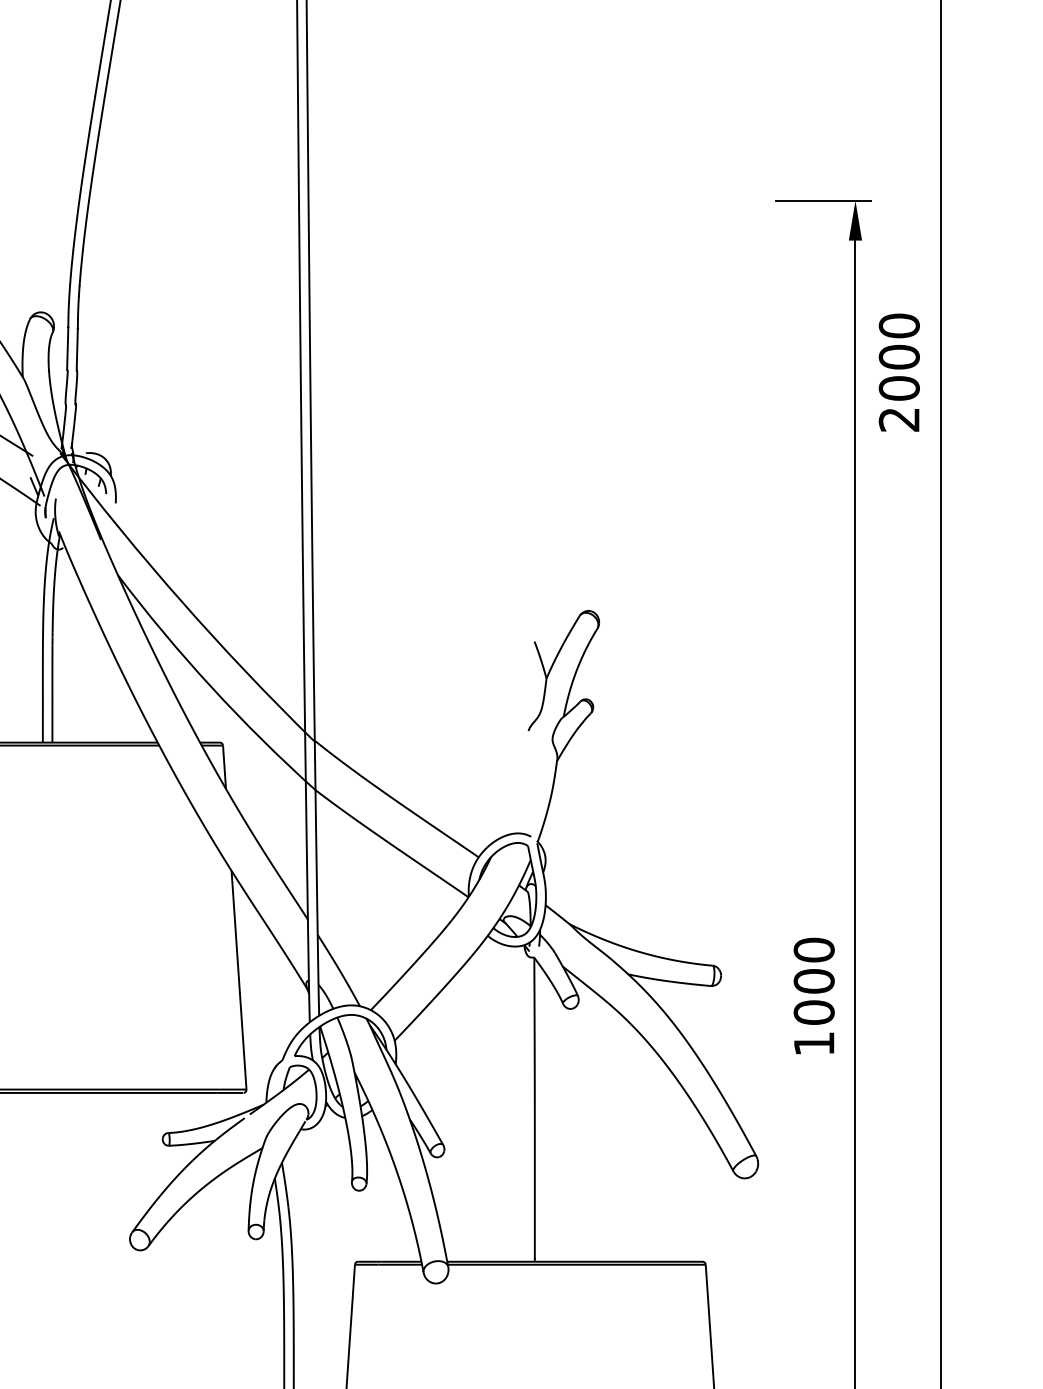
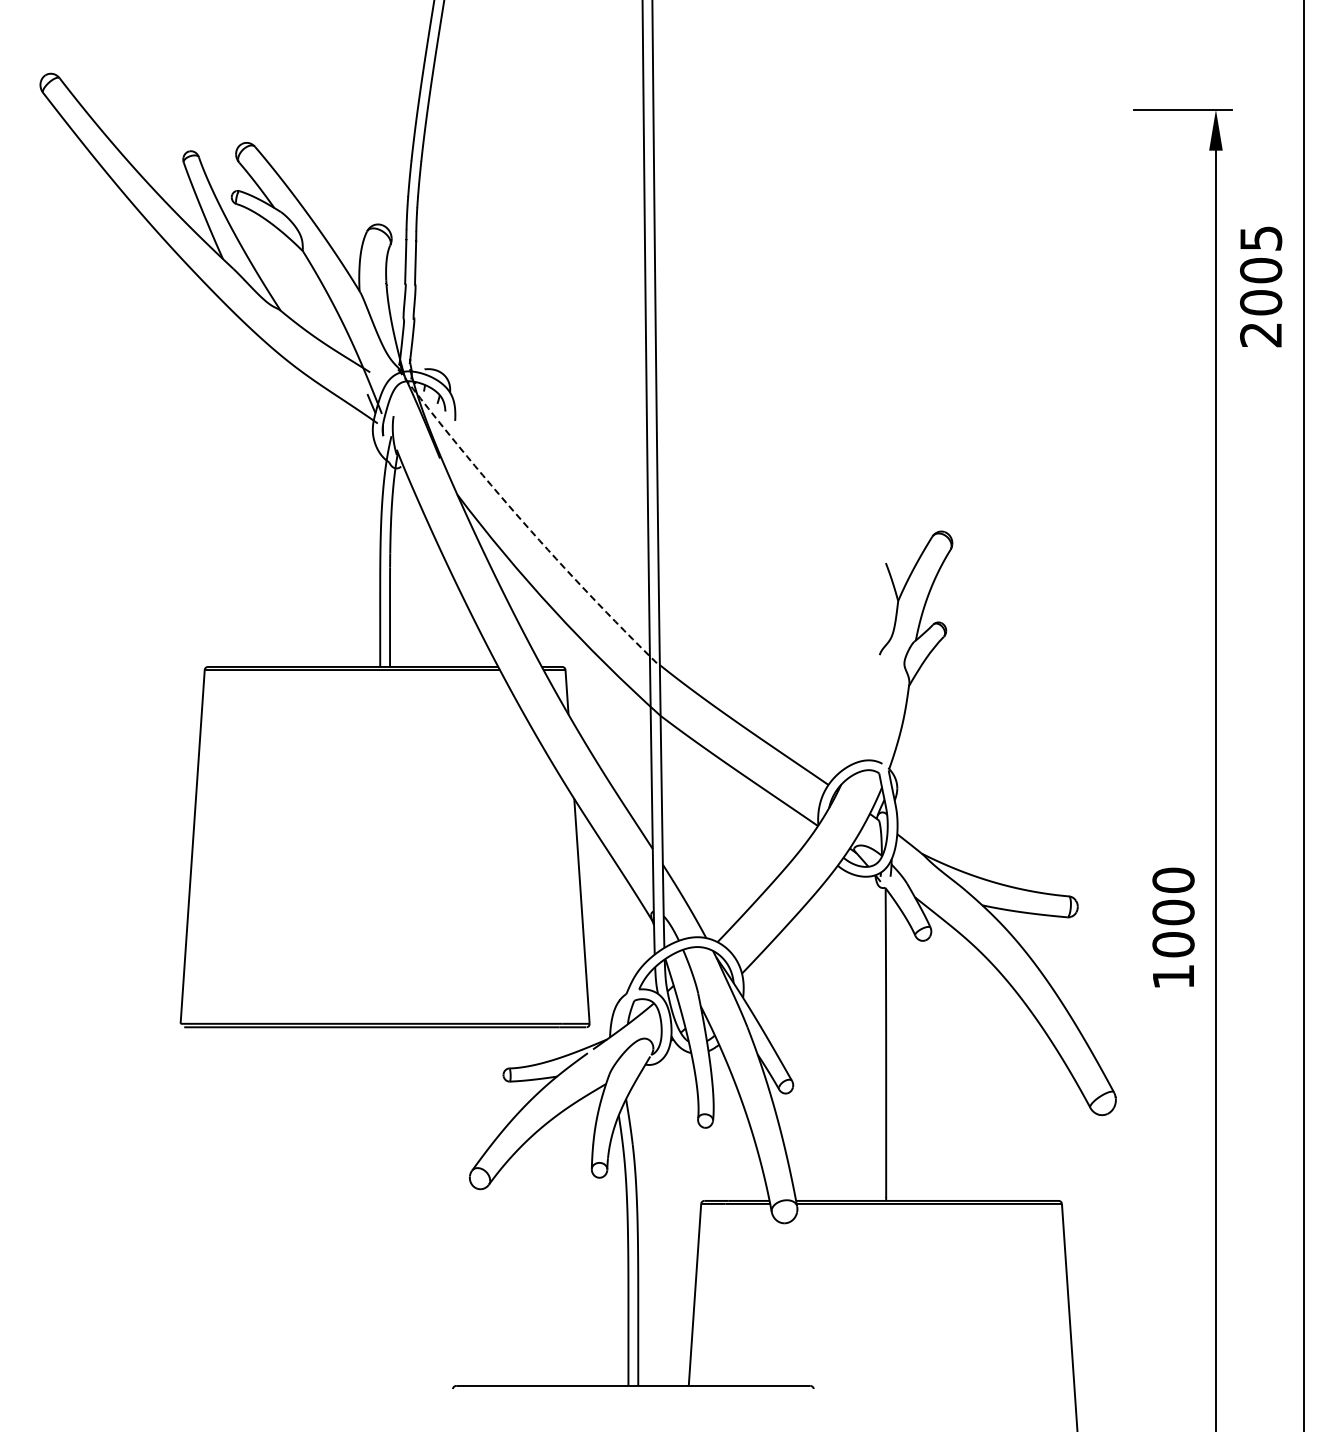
text: (899, 326) -> (1261, 238), 2000 -> 2005
arc: (182, 602) -> (523, 522), solid -> dashed

